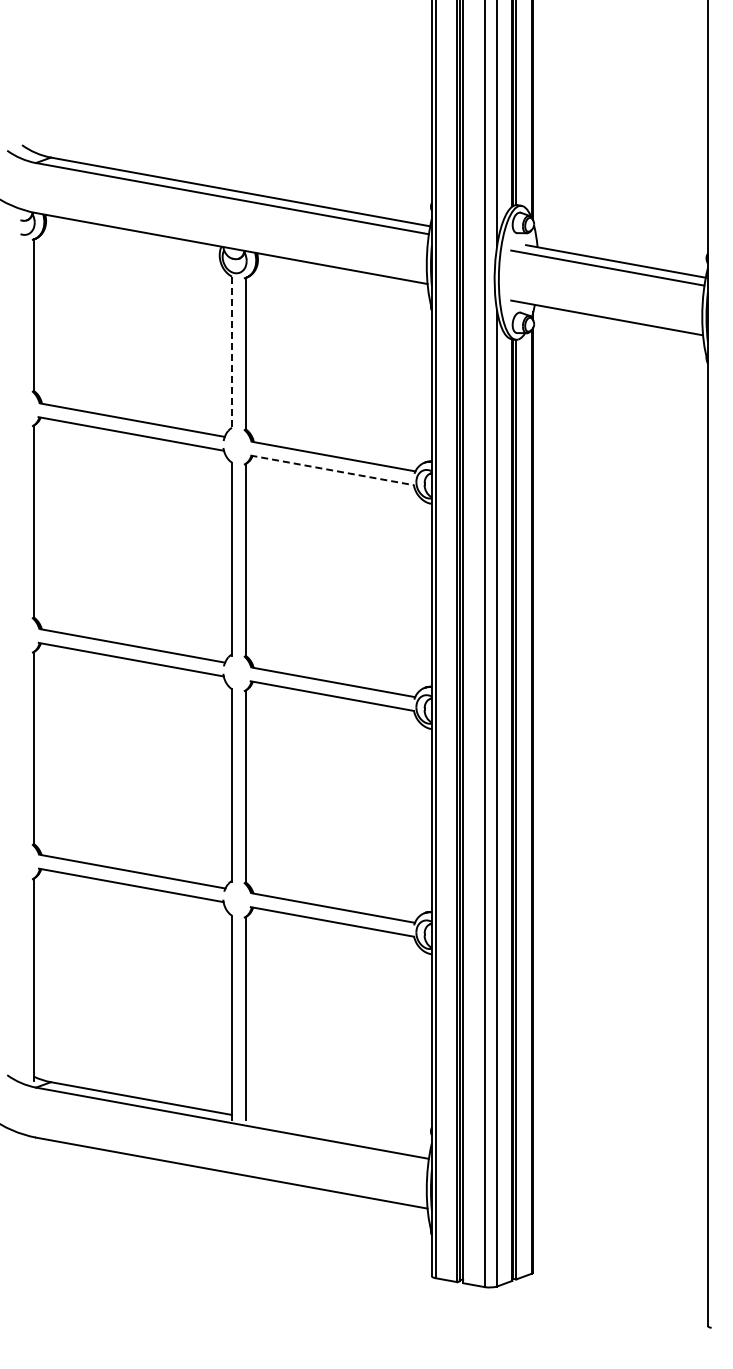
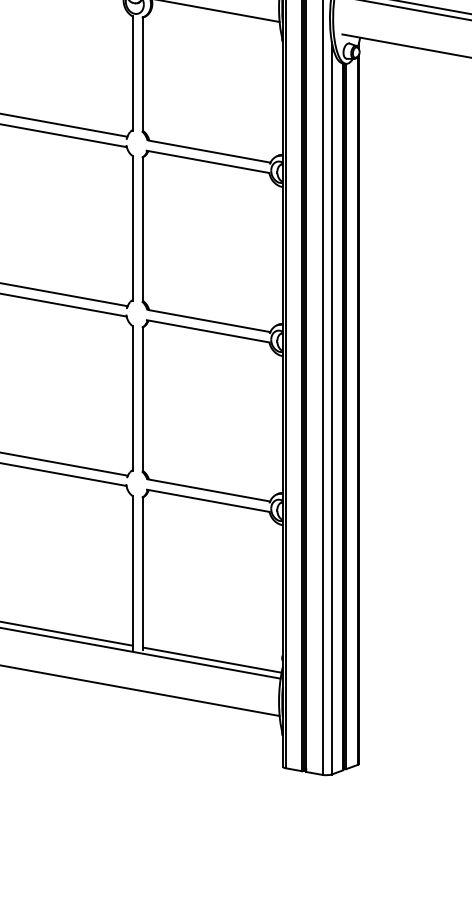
line: (231, 353) -> (132, 74), dashed -> solid
line: (332, 470) -> (208, 161), dashed -> solid
line: (337, 1133) -> (212, 659), added

